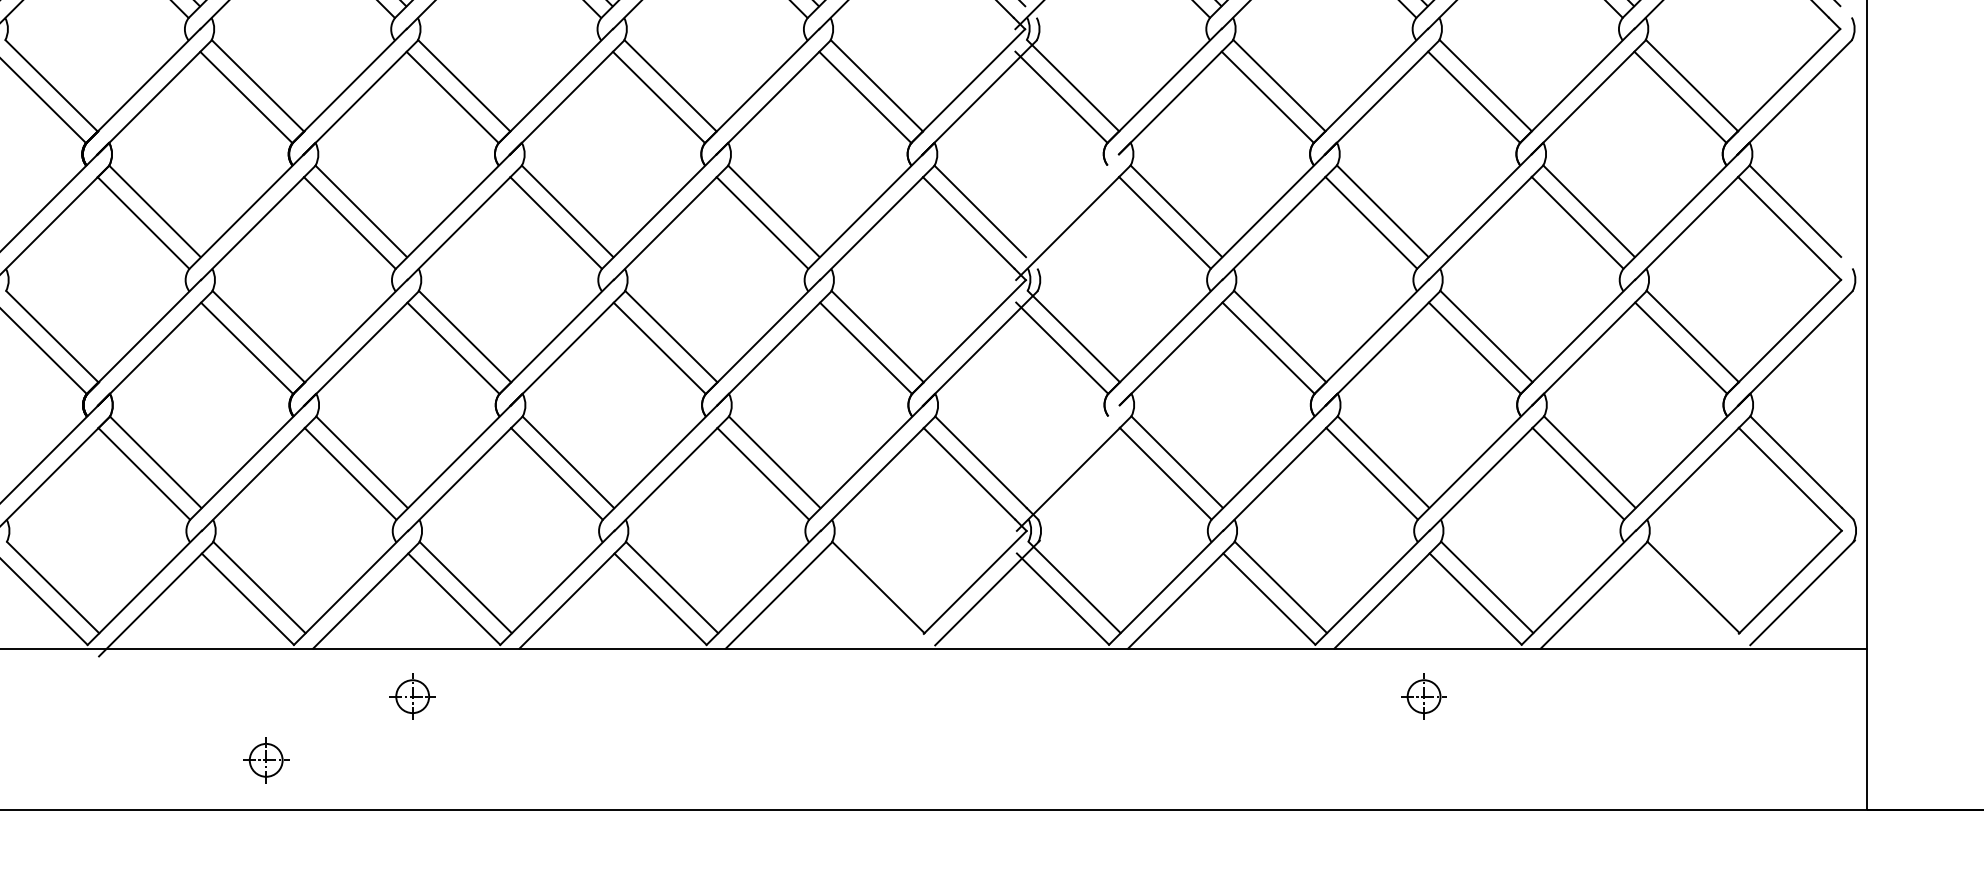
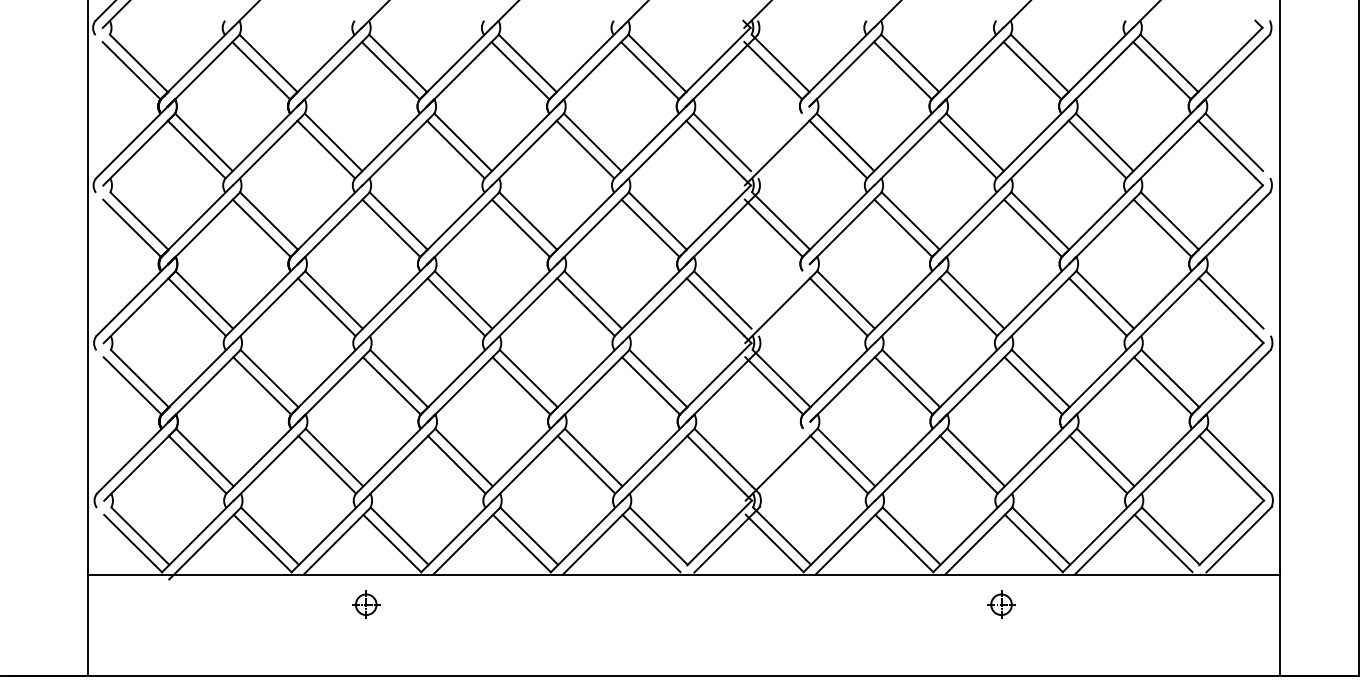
line: (866, 599) -> (651, 543), added
line: (1681, 599) -> (1163, 543), added
part: (266, 759) -> (274, 644), removed

